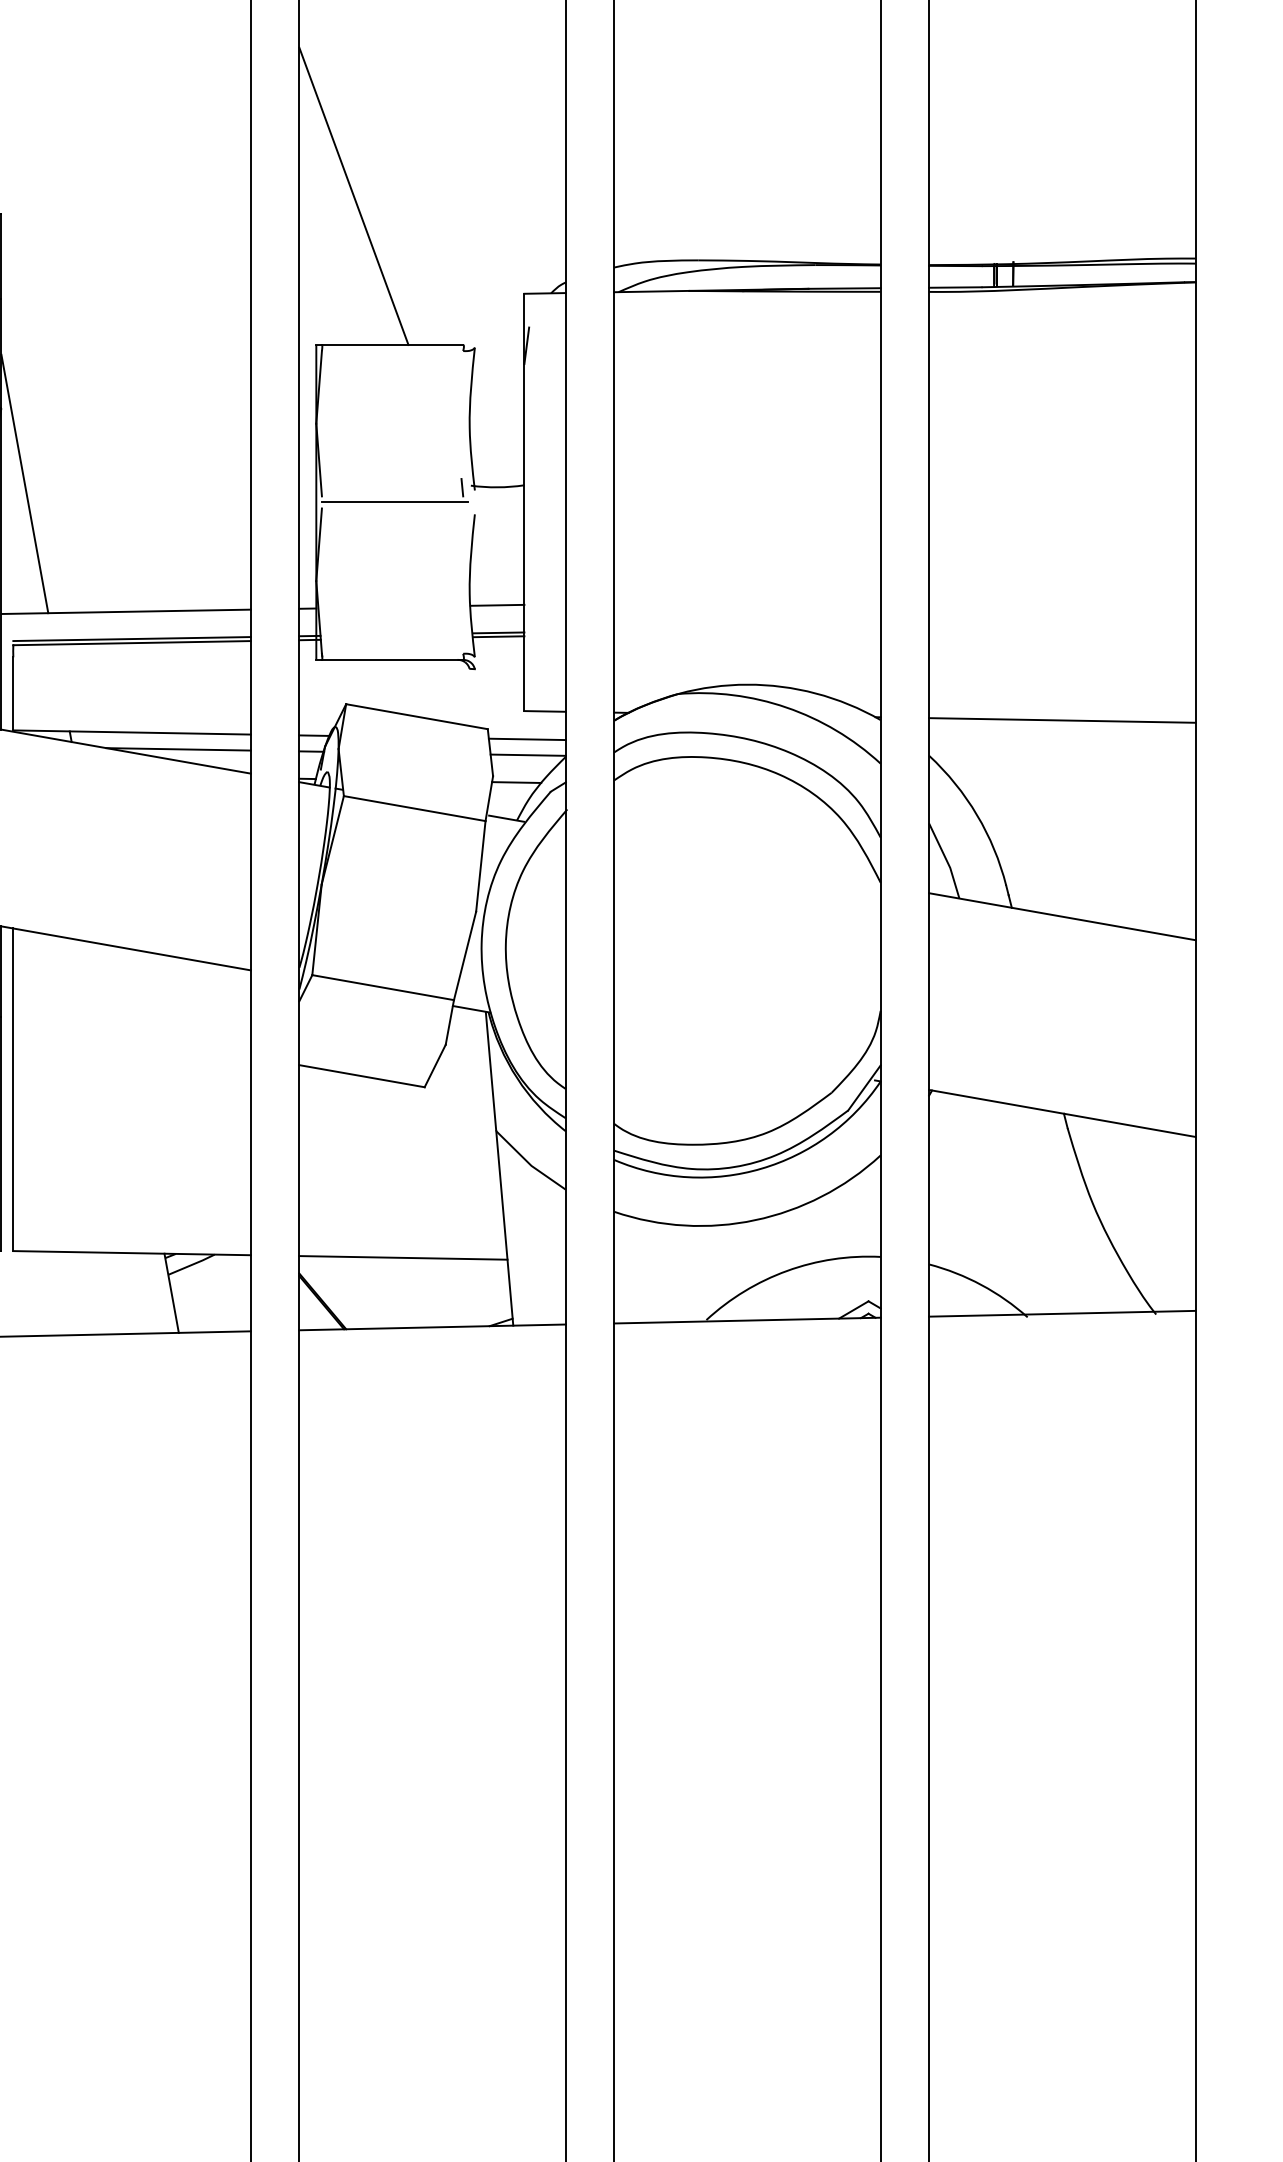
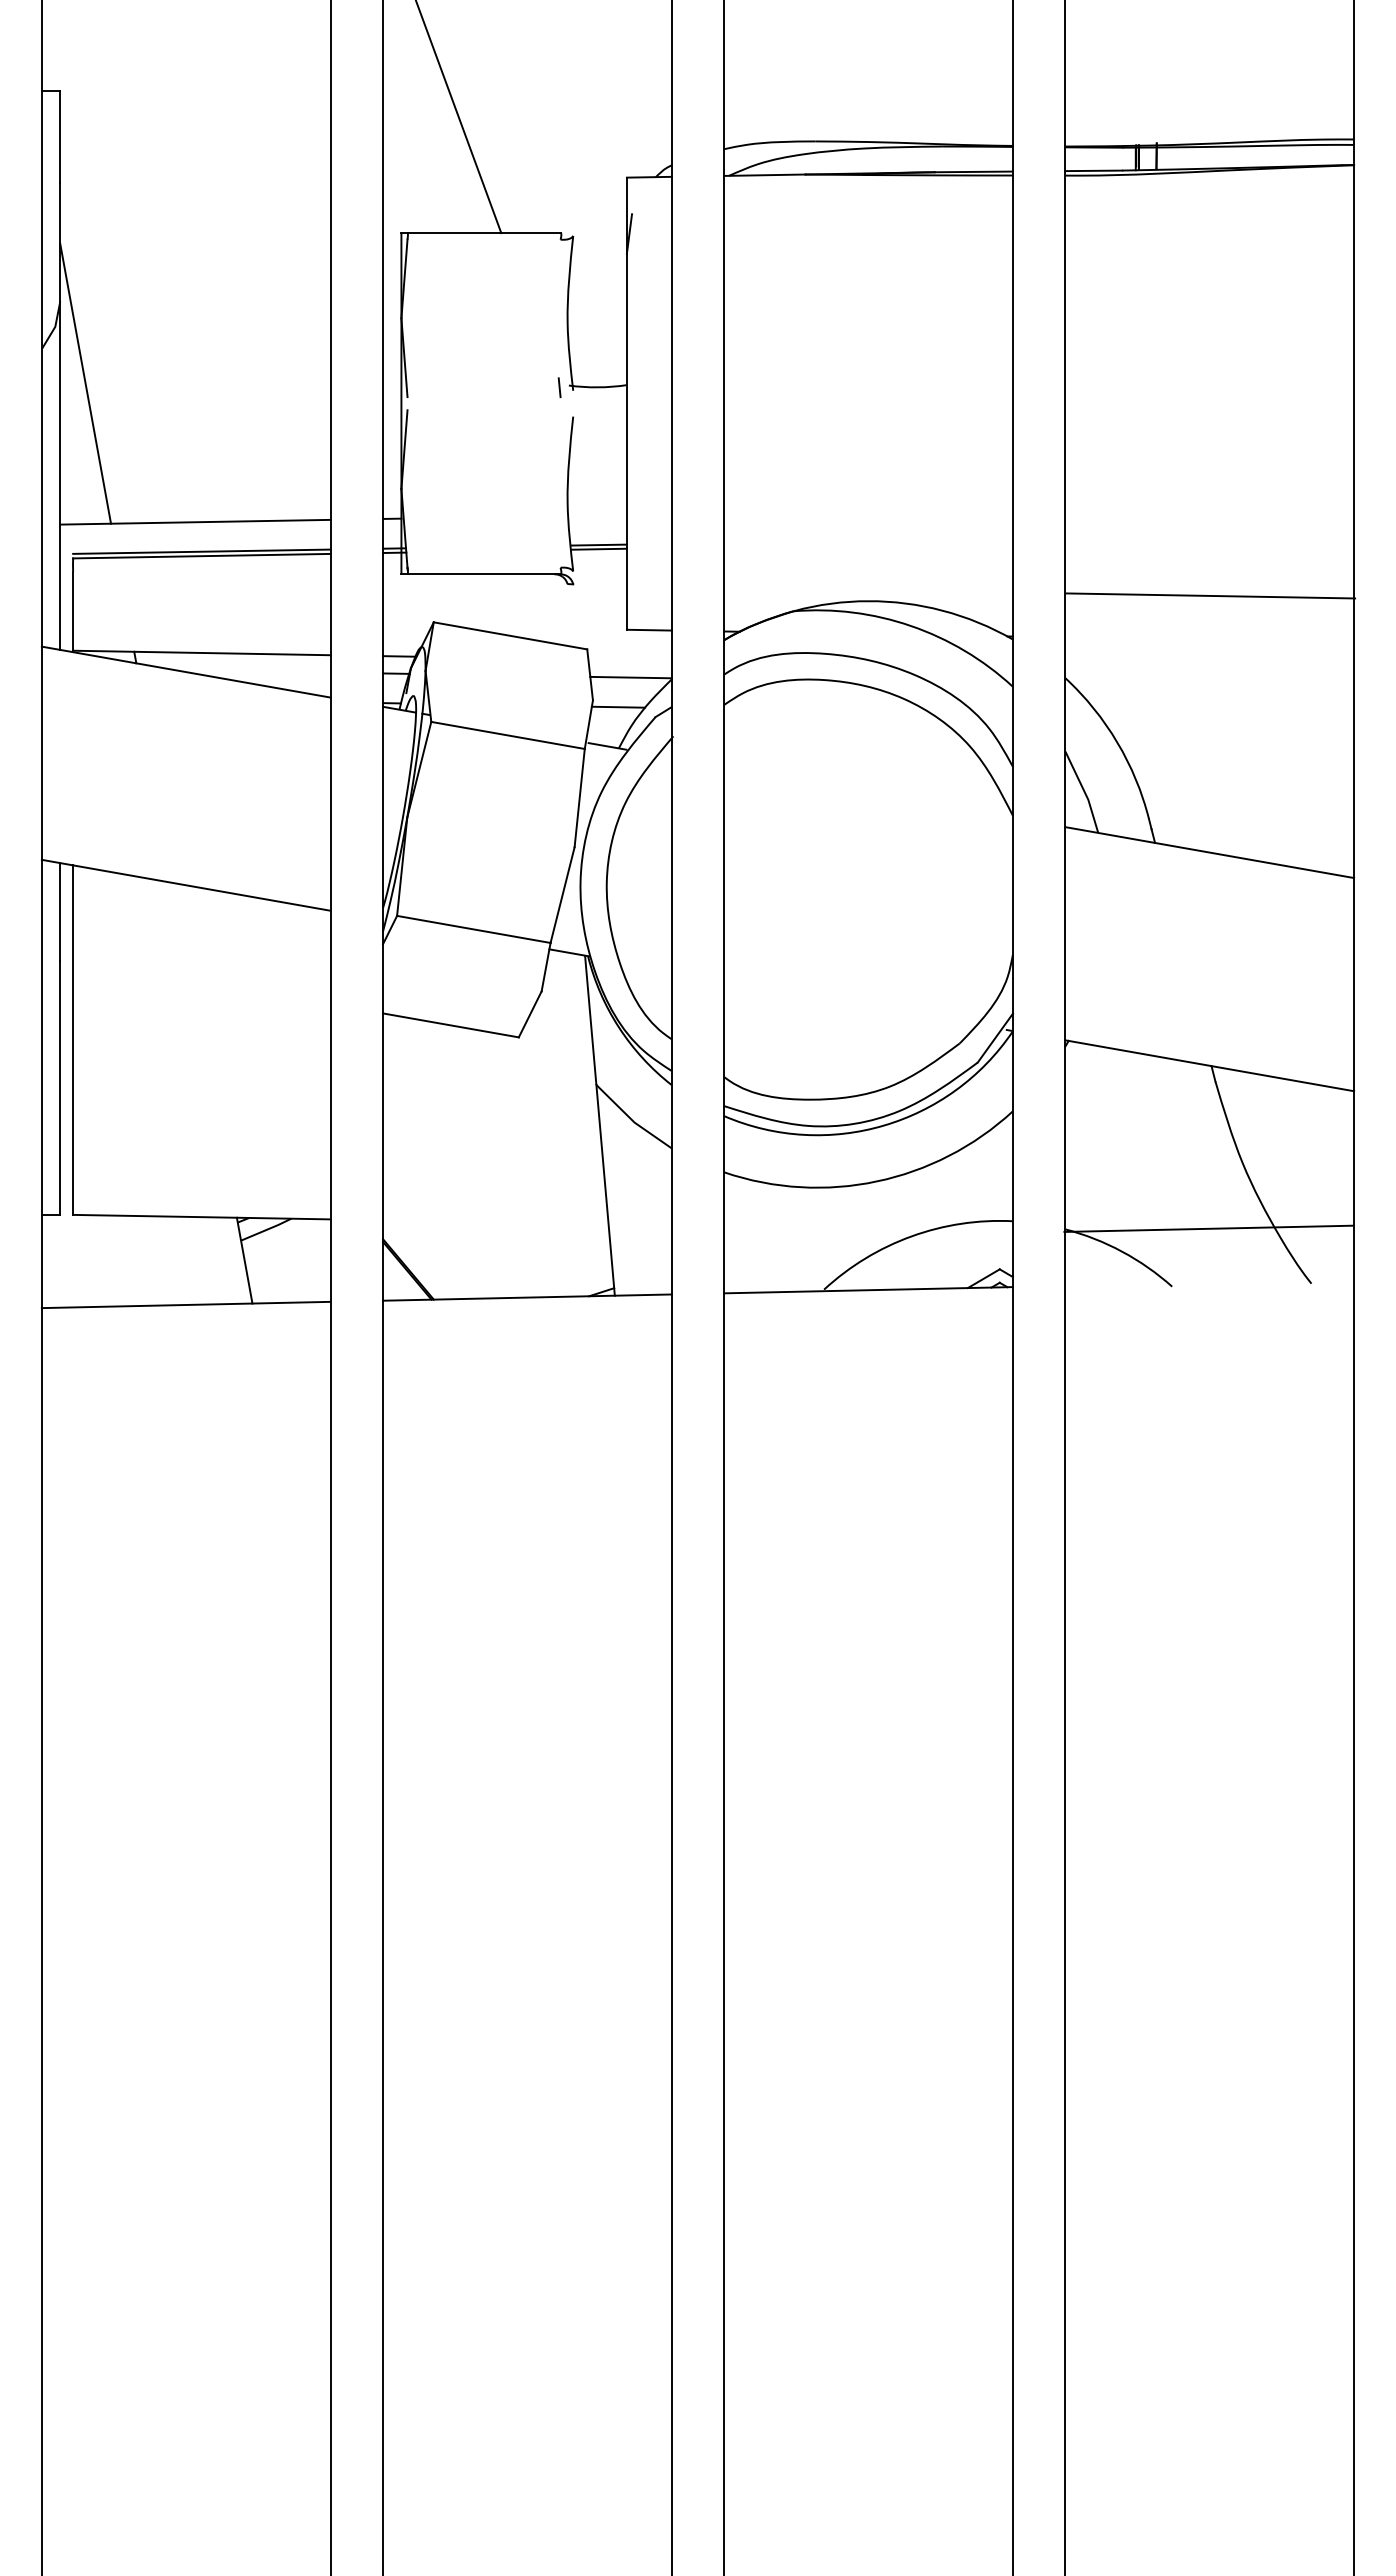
line: (394, 502) -> (486, 403), removed
line: (497, 604) -> (597, 514), removed
line: (1062, 720) -> (1210, 595), moved
line: (526, 739) -> (629, 660), removed
line: (177, 748) -> (251, 670), removed
line: (403, 1258) -> (495, 1222), removed
line: (1062, 1313) -> (1208, 1228), moved

